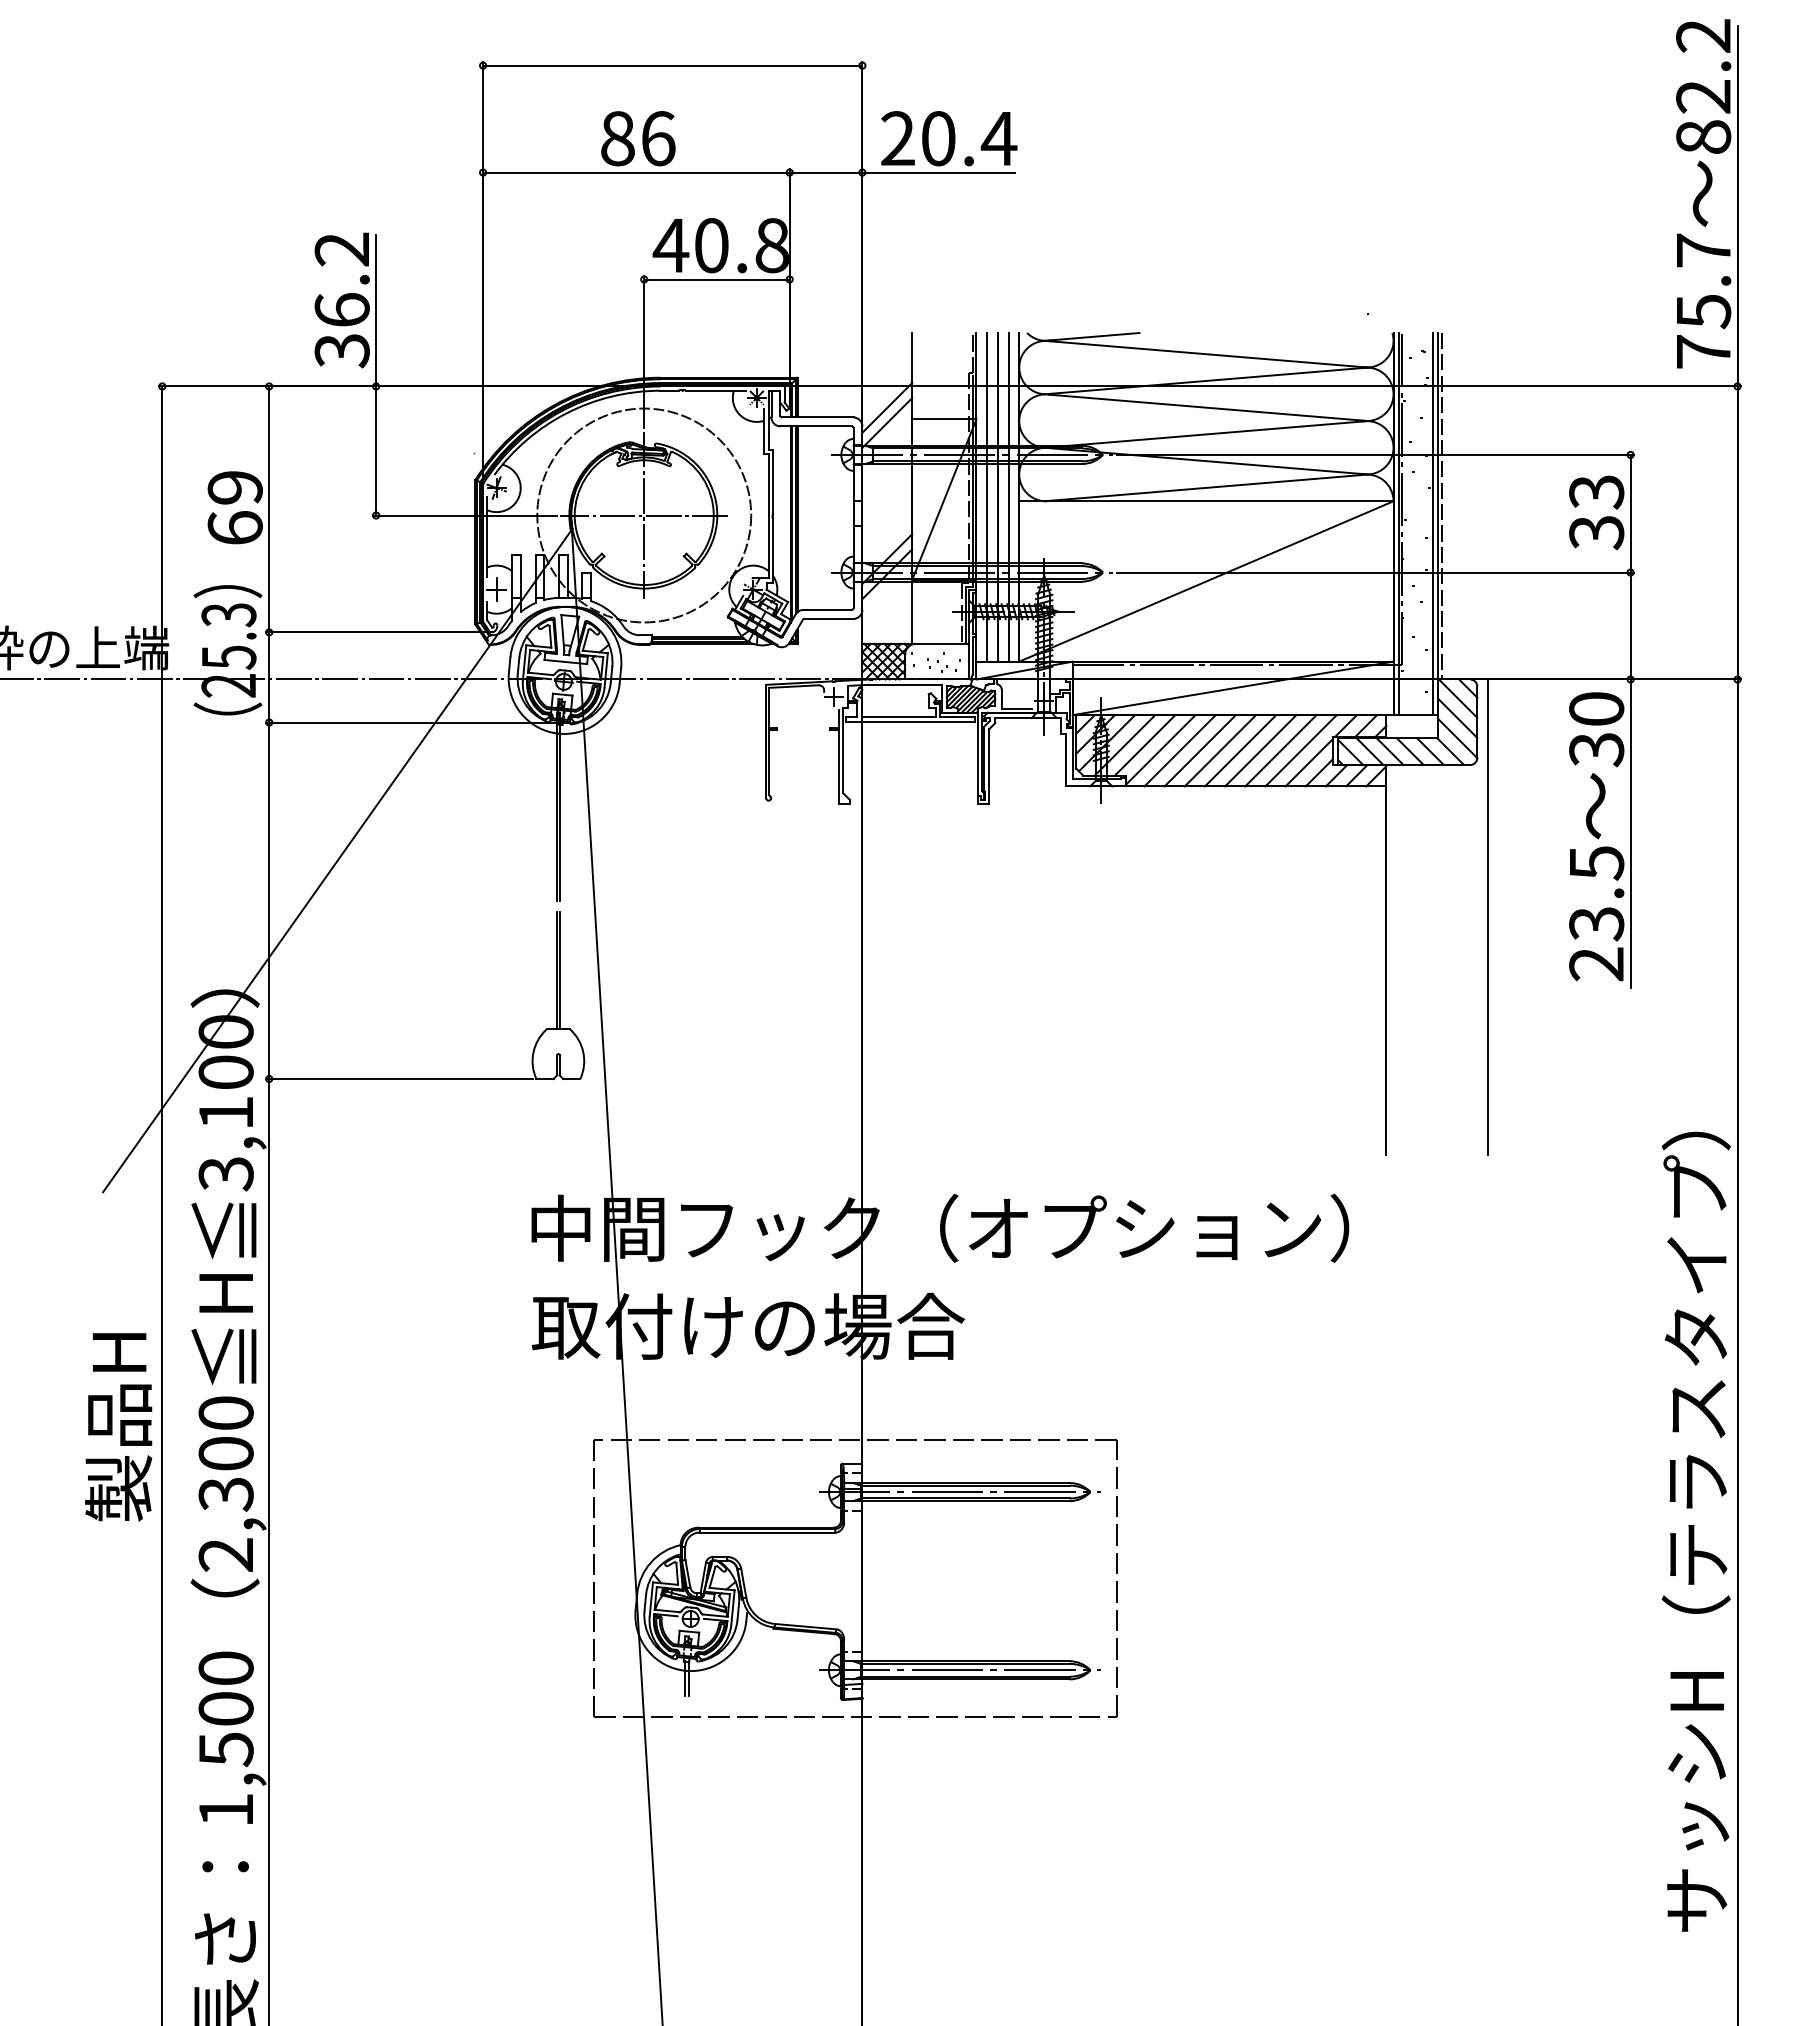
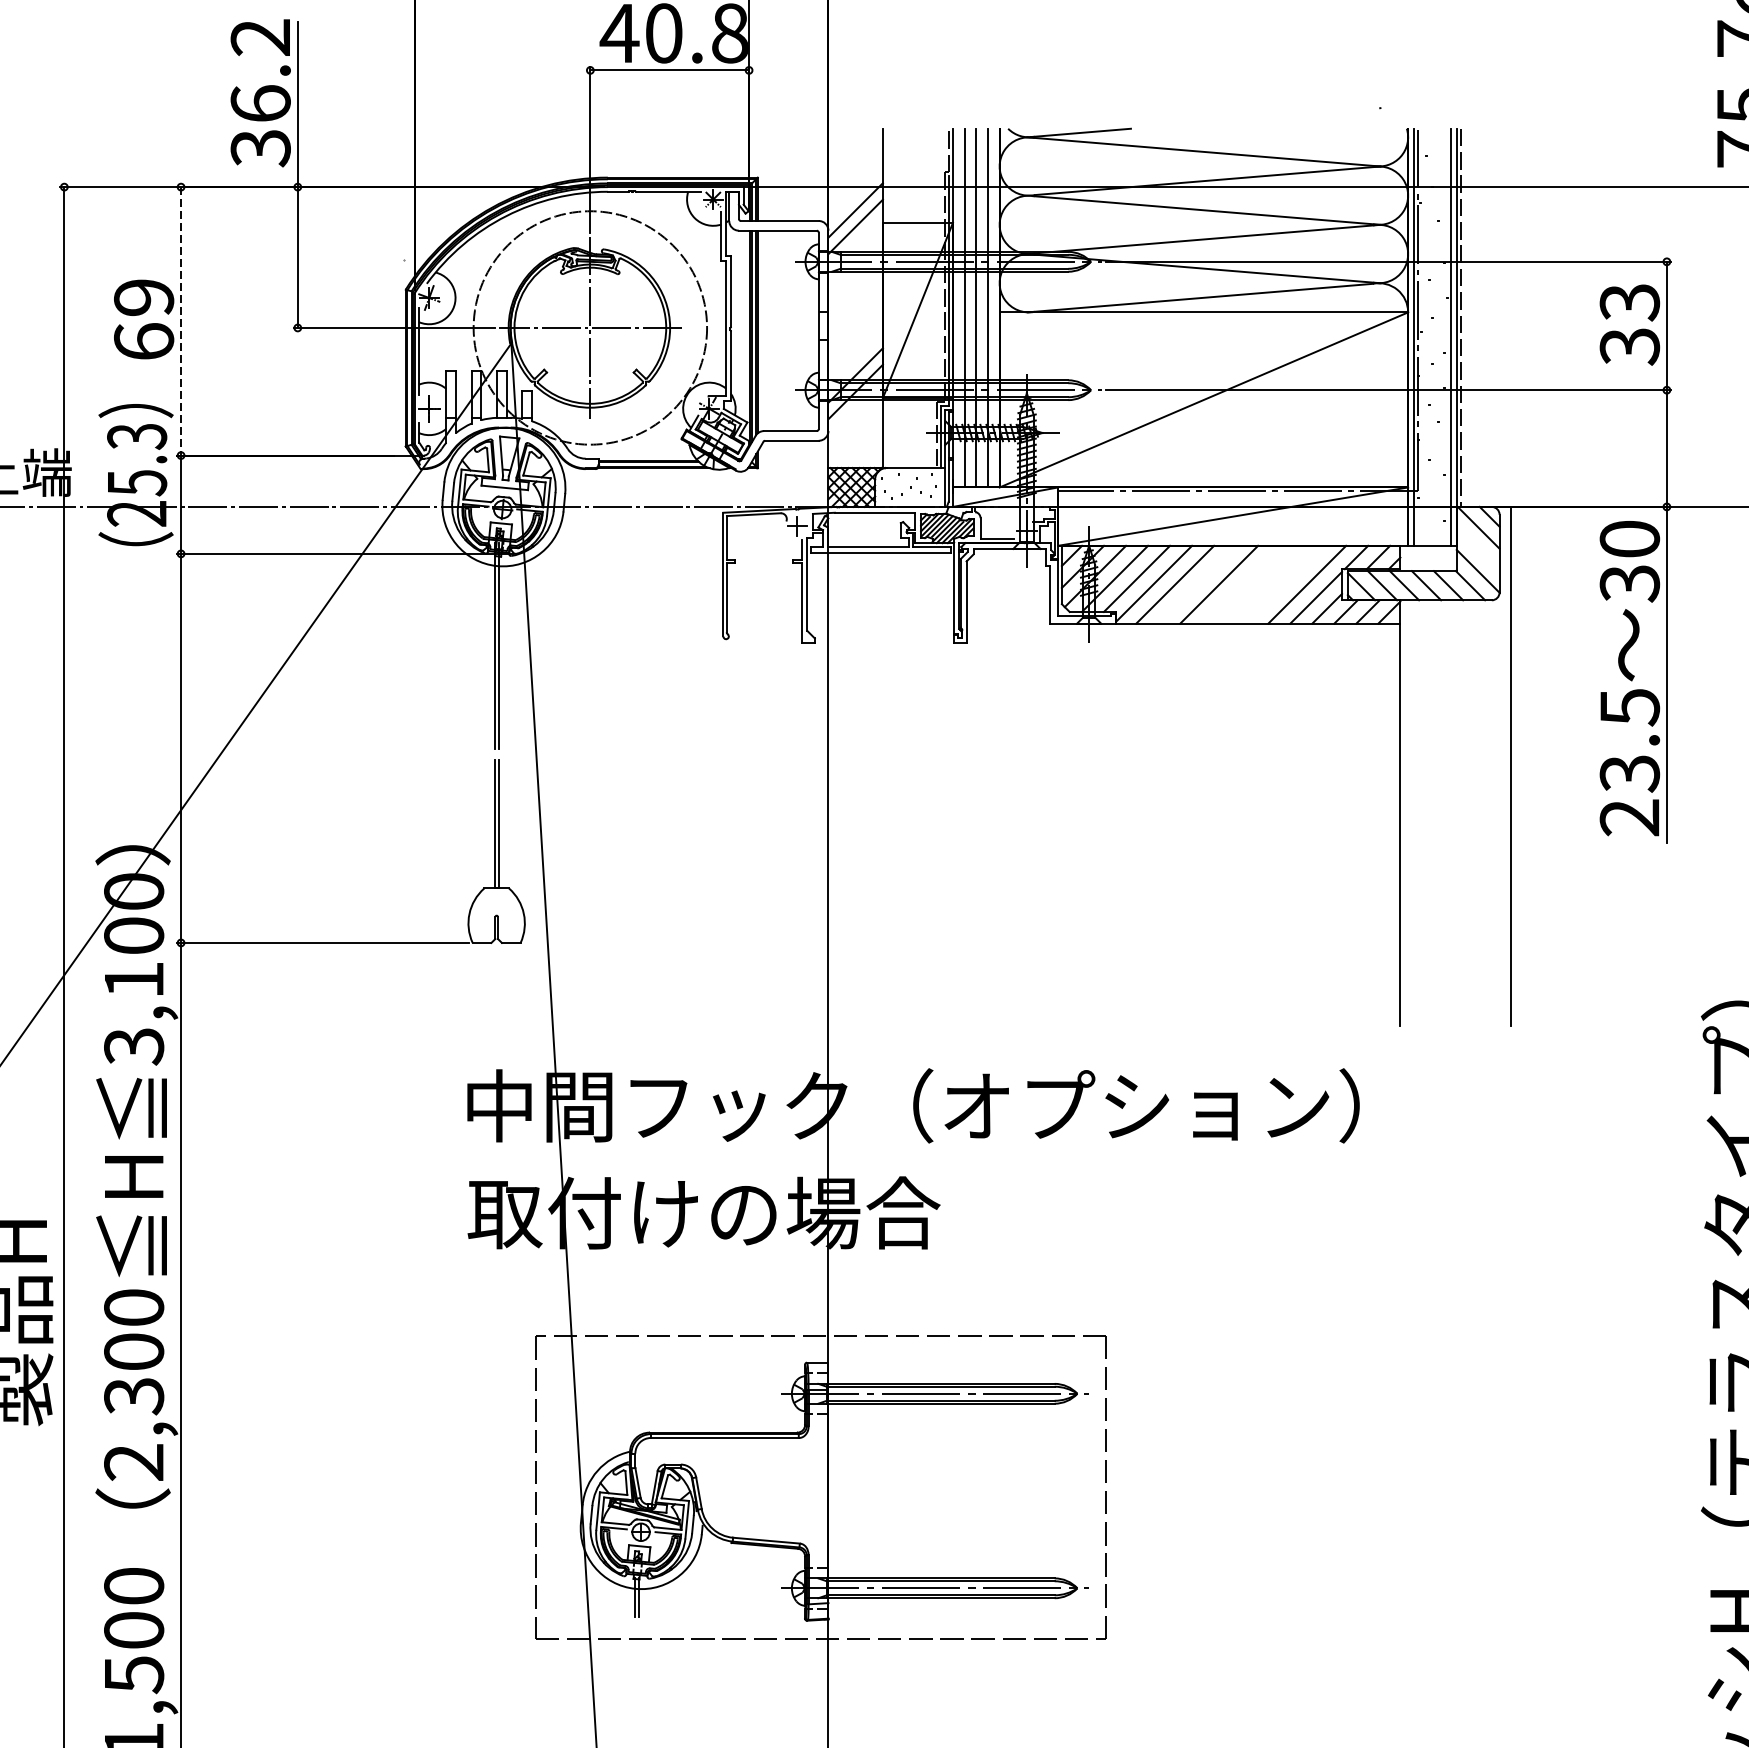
line: (269, 509) -> (181, 321), solid -> dashed
line: (1457, 717) -> (1477, 548), removed
line: (1199, 750) -> (1196, 584), removed
line: (1240, 750) -> (1241, 584), removed
line: (1260, 750) -> (1262, 584), removed
line: (1280, 750) -> (1284, 584), removed

